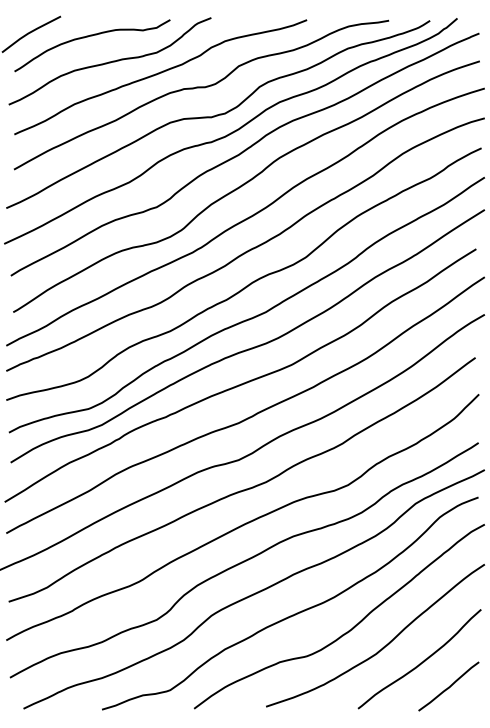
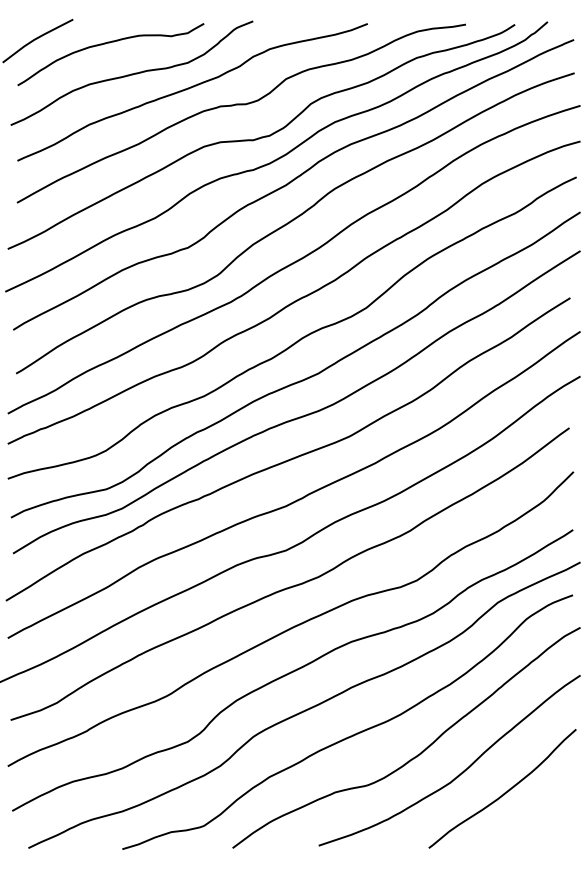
curve: (448, 686) -> (537, 821), removed

